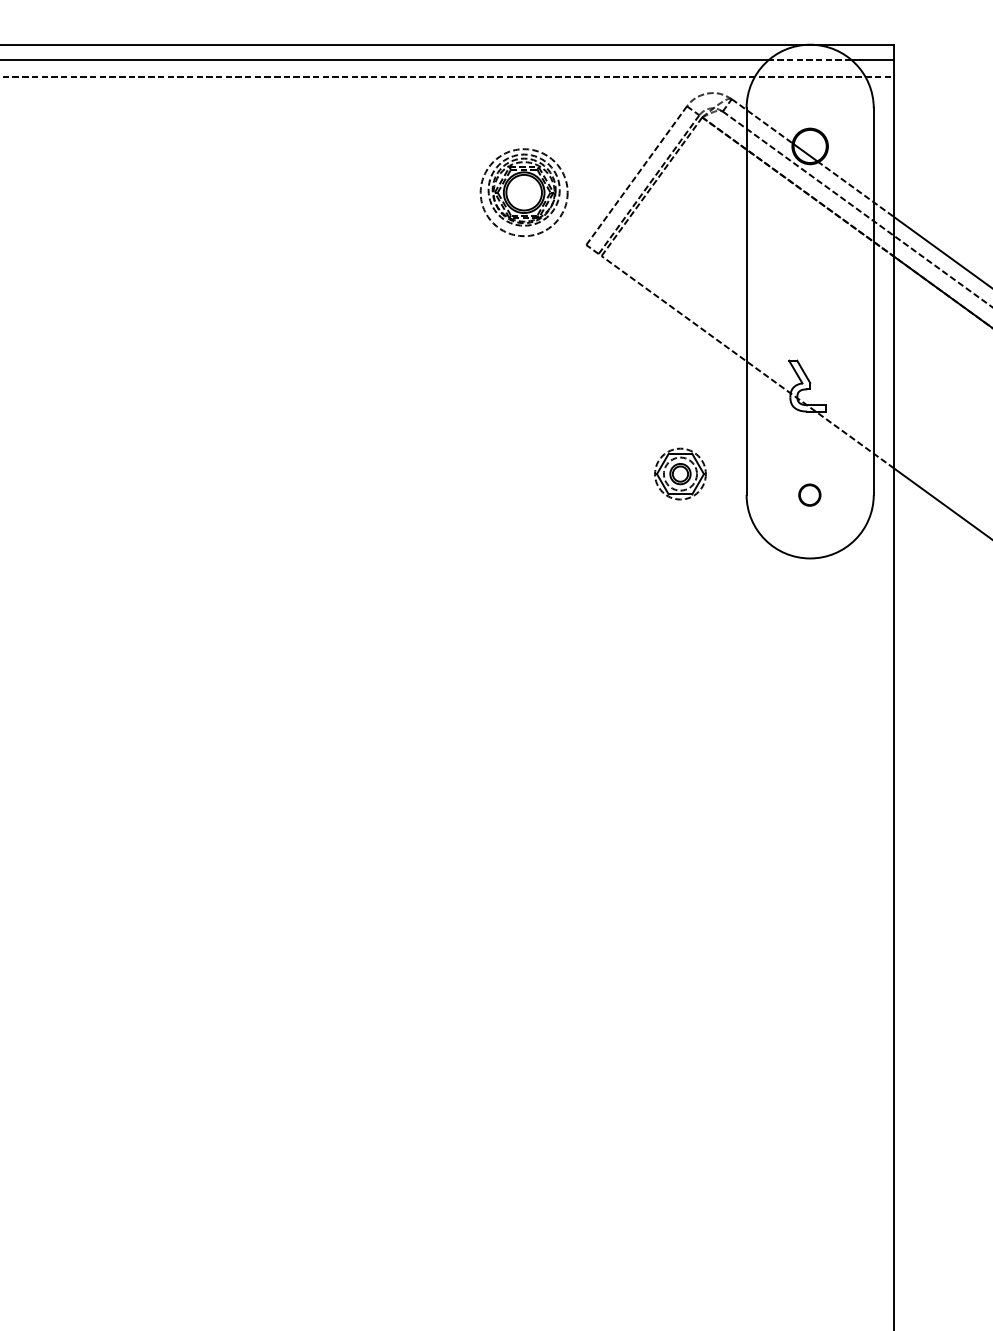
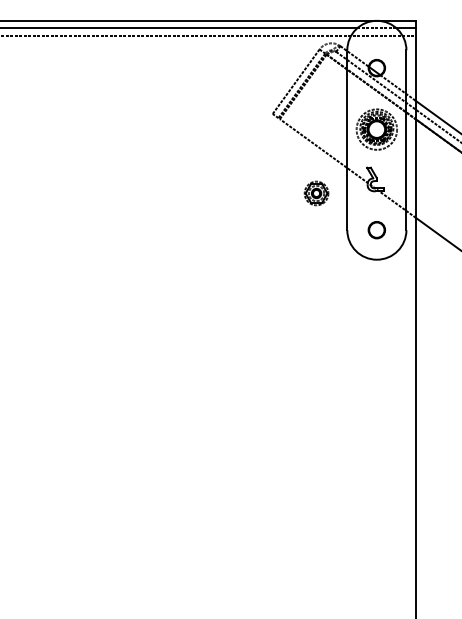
part: (523, 192) -> (376, 129), moved
part: (680, 474) -> (316, 193), moved
circle: (809, 495) -> (376, 230), size x1.67

